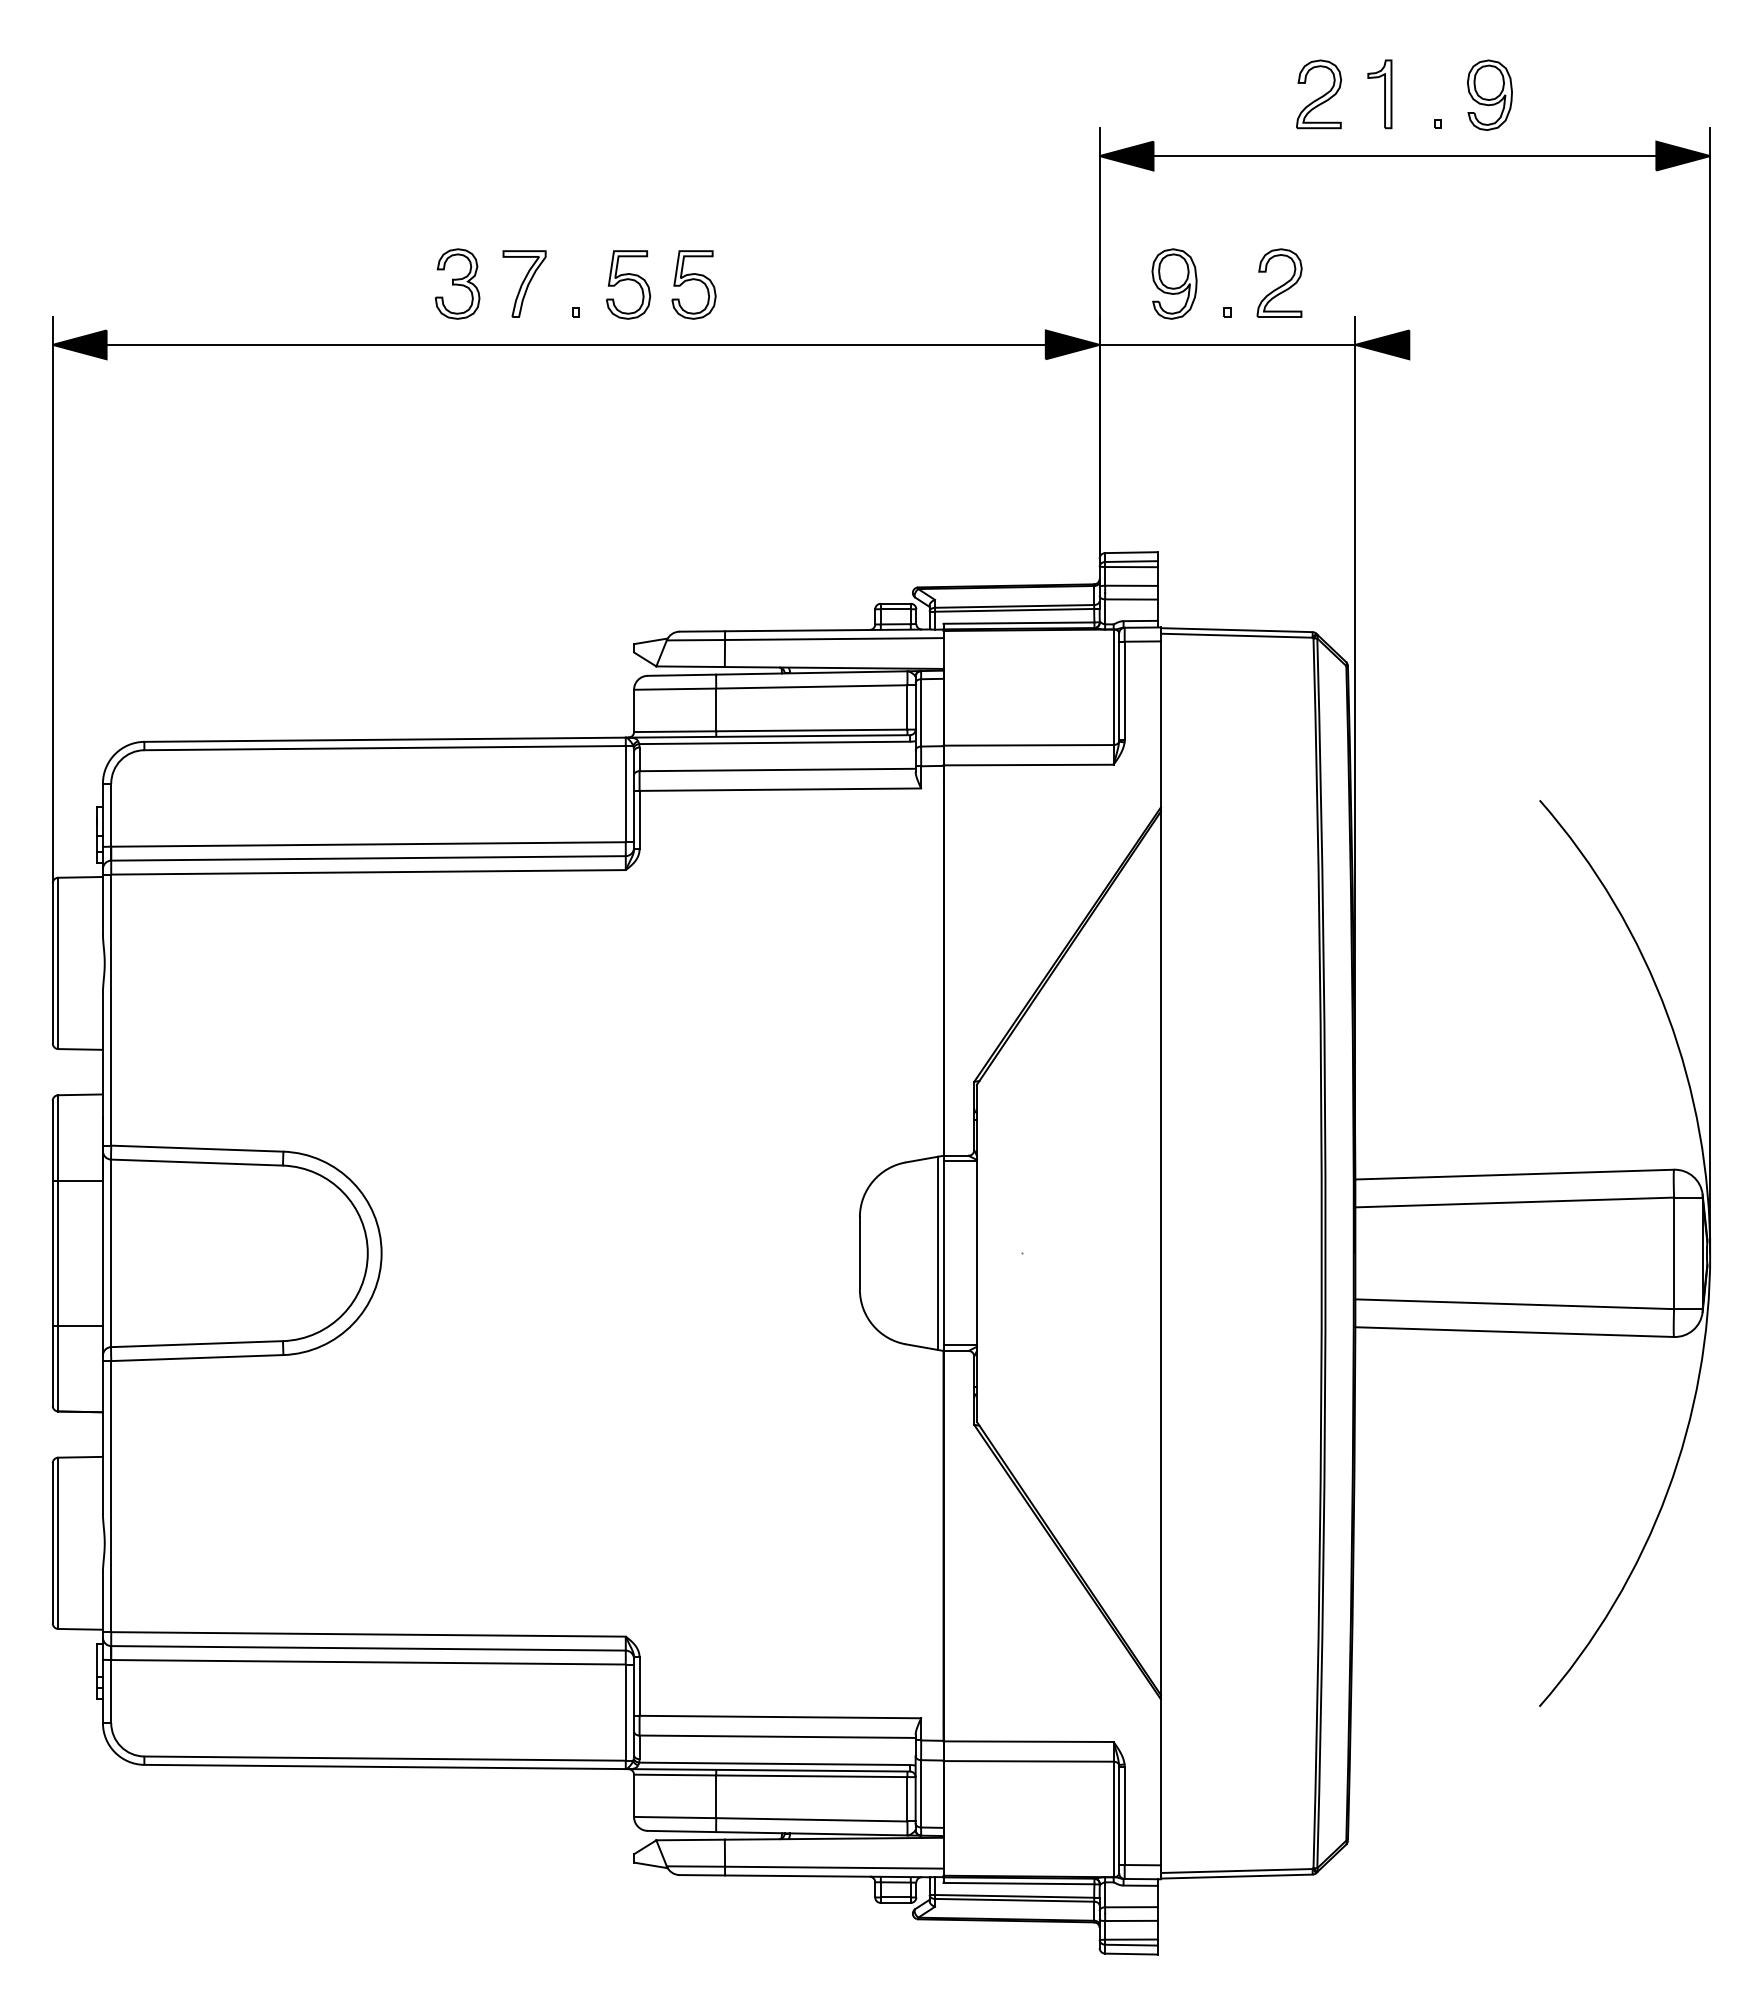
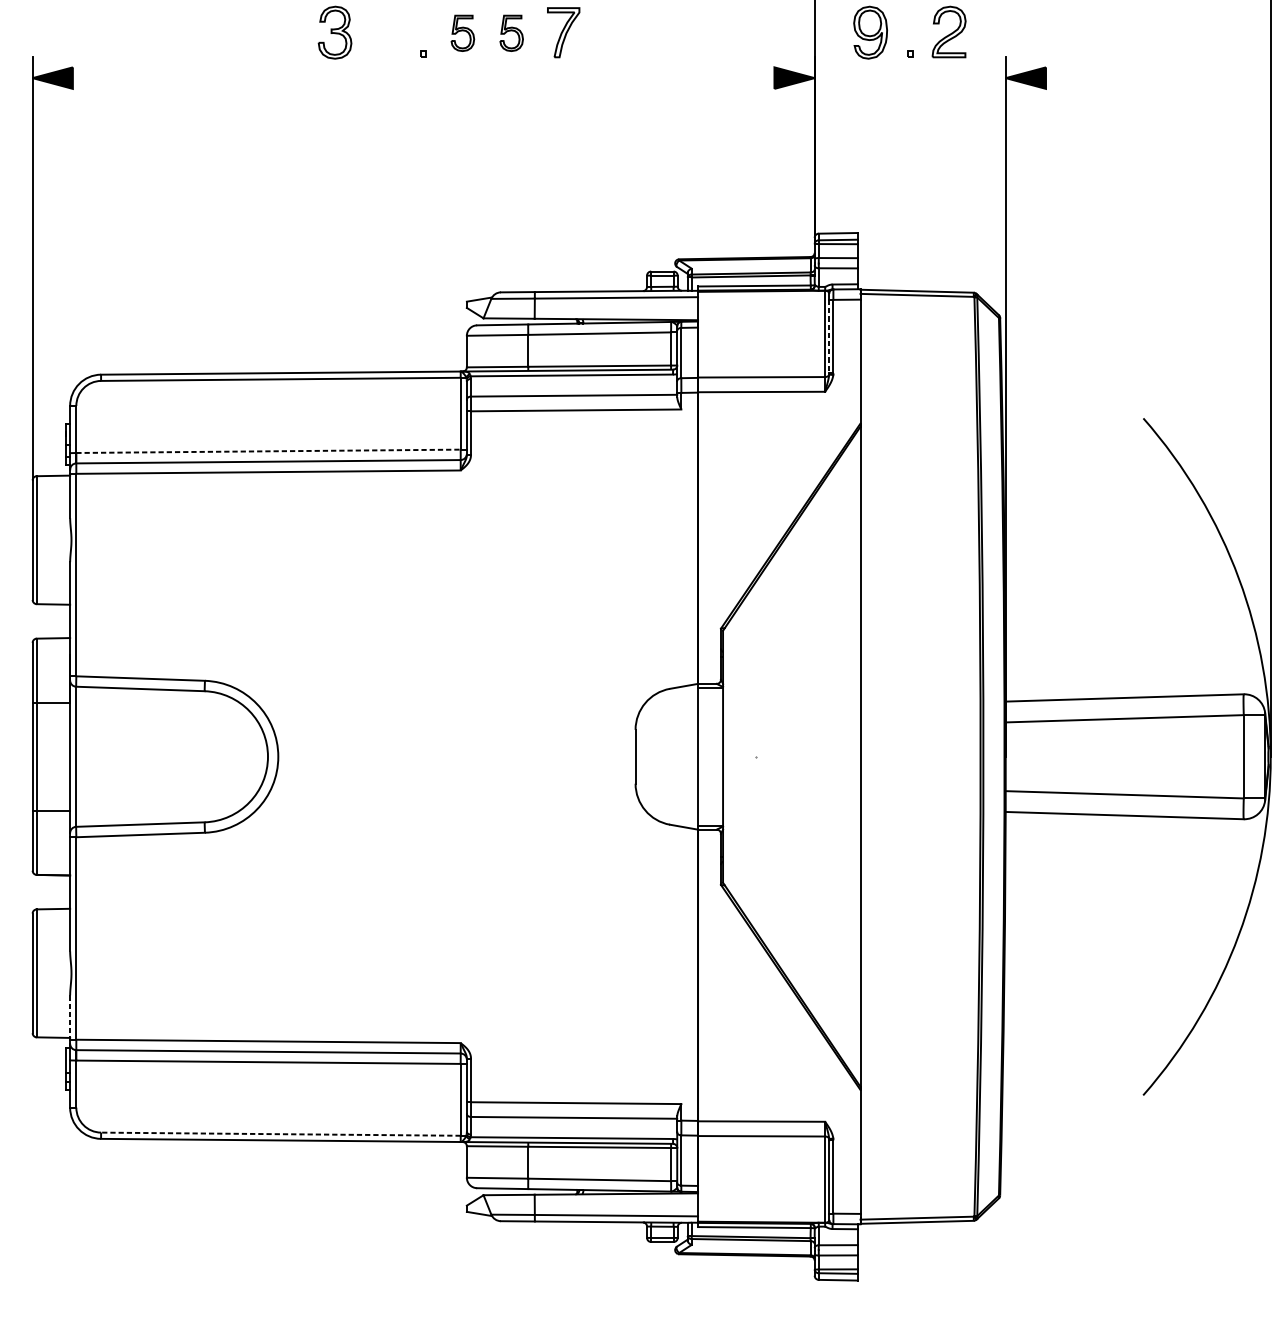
part: (524, 283) -> (563, 32), moved
part: (628, 284) -> (462, 33), size x0.7
part: (693, 284) -> (511, 33), size x0.7
line: (575, 344) -> (423, 77), removed
line: (1227, 344) -> (910, 77), removed
line: (1119, 691) -> (829, 337), solid -> dashed
line: (369, 844) -> (269, 451), solid -> dashed
line: (938, 1252) -> (694, 756), removed
line: (102, 1602) -> (69, 1017), solid -> dashed
line: (385, 1758) -> (281, 1134), solid -> dashed

